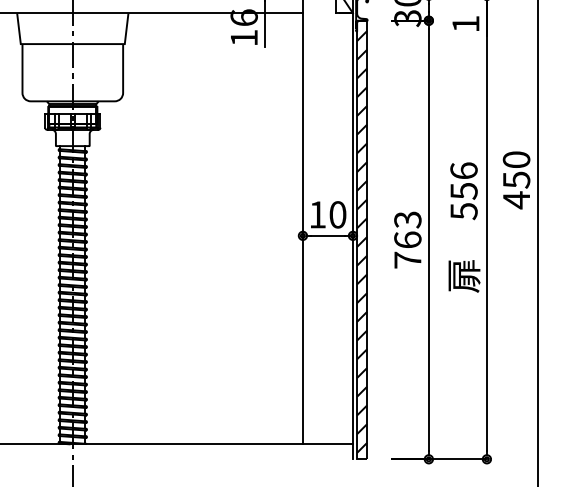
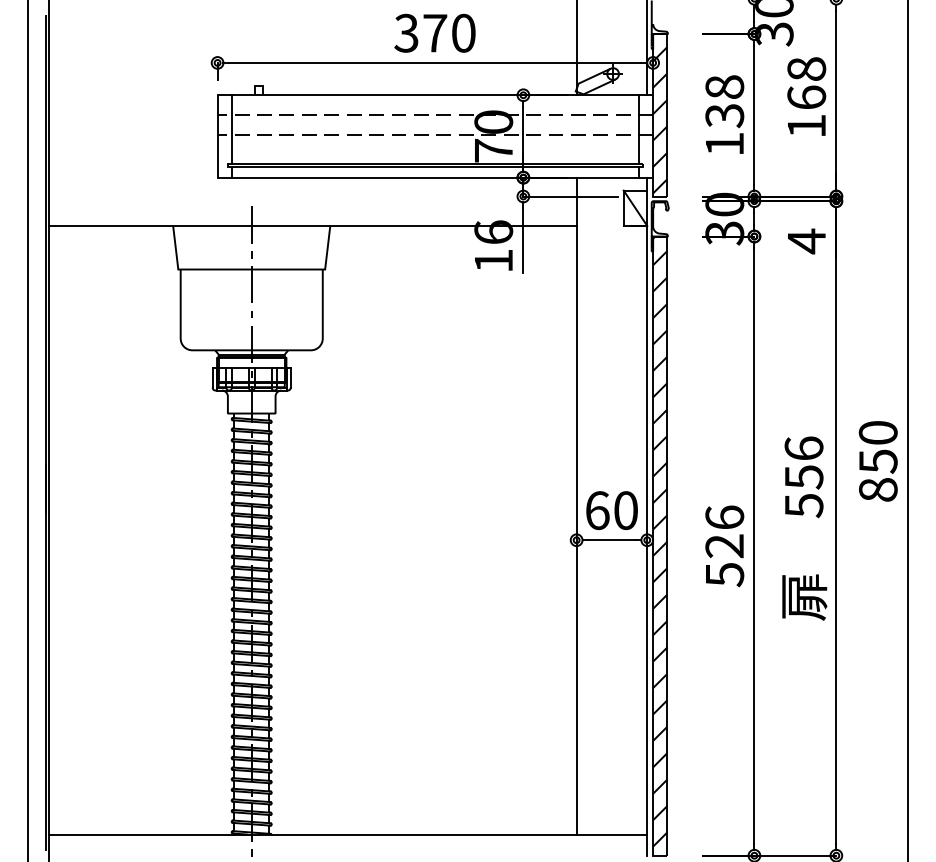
text: (465, 24) -> (806, 241), 1 -> 4
text: (516, 200) -> (878, 490), 450 -> 850
text: (317, 214) -> (597, 510), 10 -> 60
text: (407, 240) -> (724, 546), 763 -> 526

